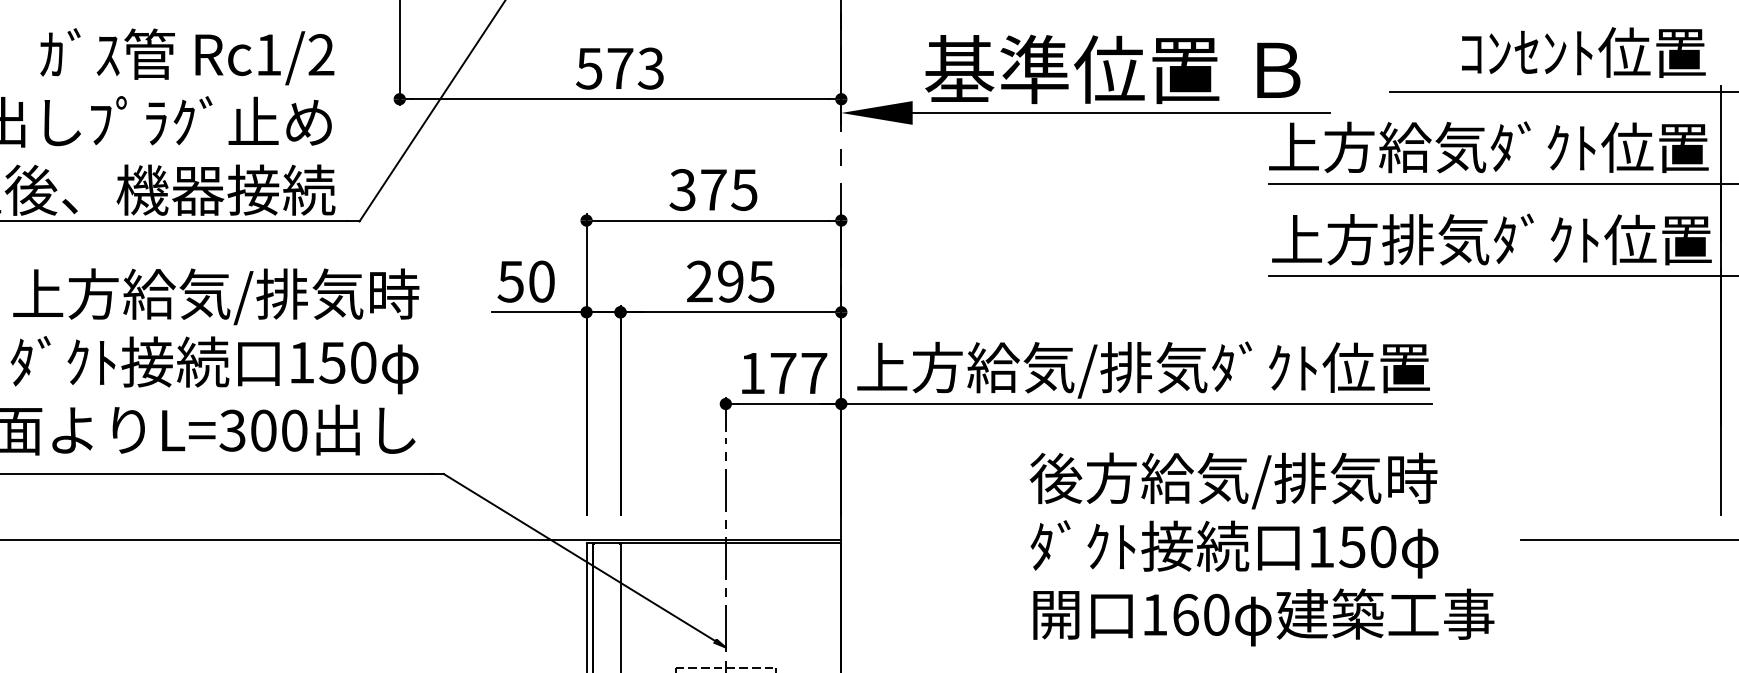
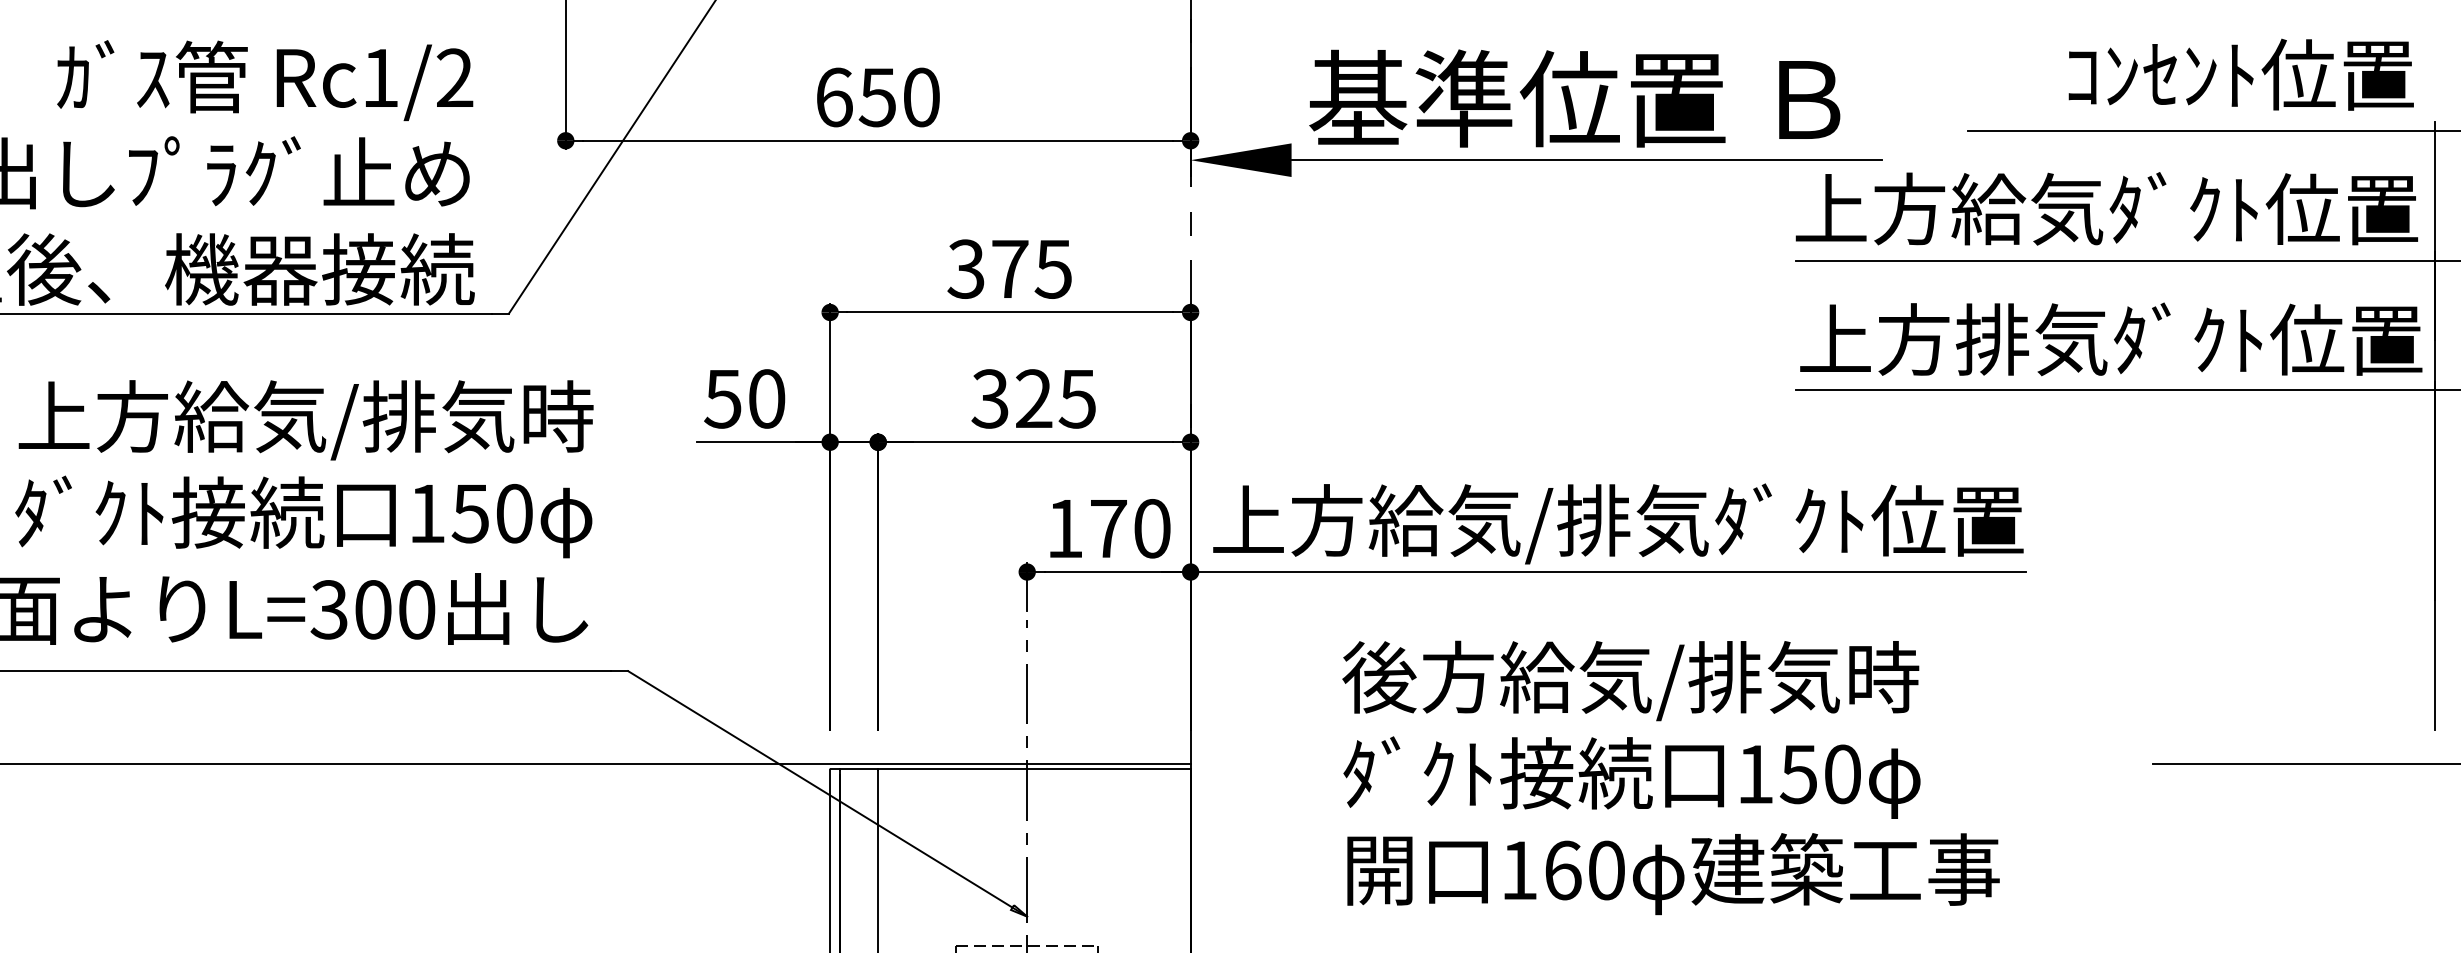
text: (620, 68) -> (877, 97), 573 -> 650
text: (714, 281) -> (1011, 398), 295 -> 325
text: (814, 373) -> (1152, 528), 177 -> 170
text: (1261, 549) -> (1670, 777), moved

